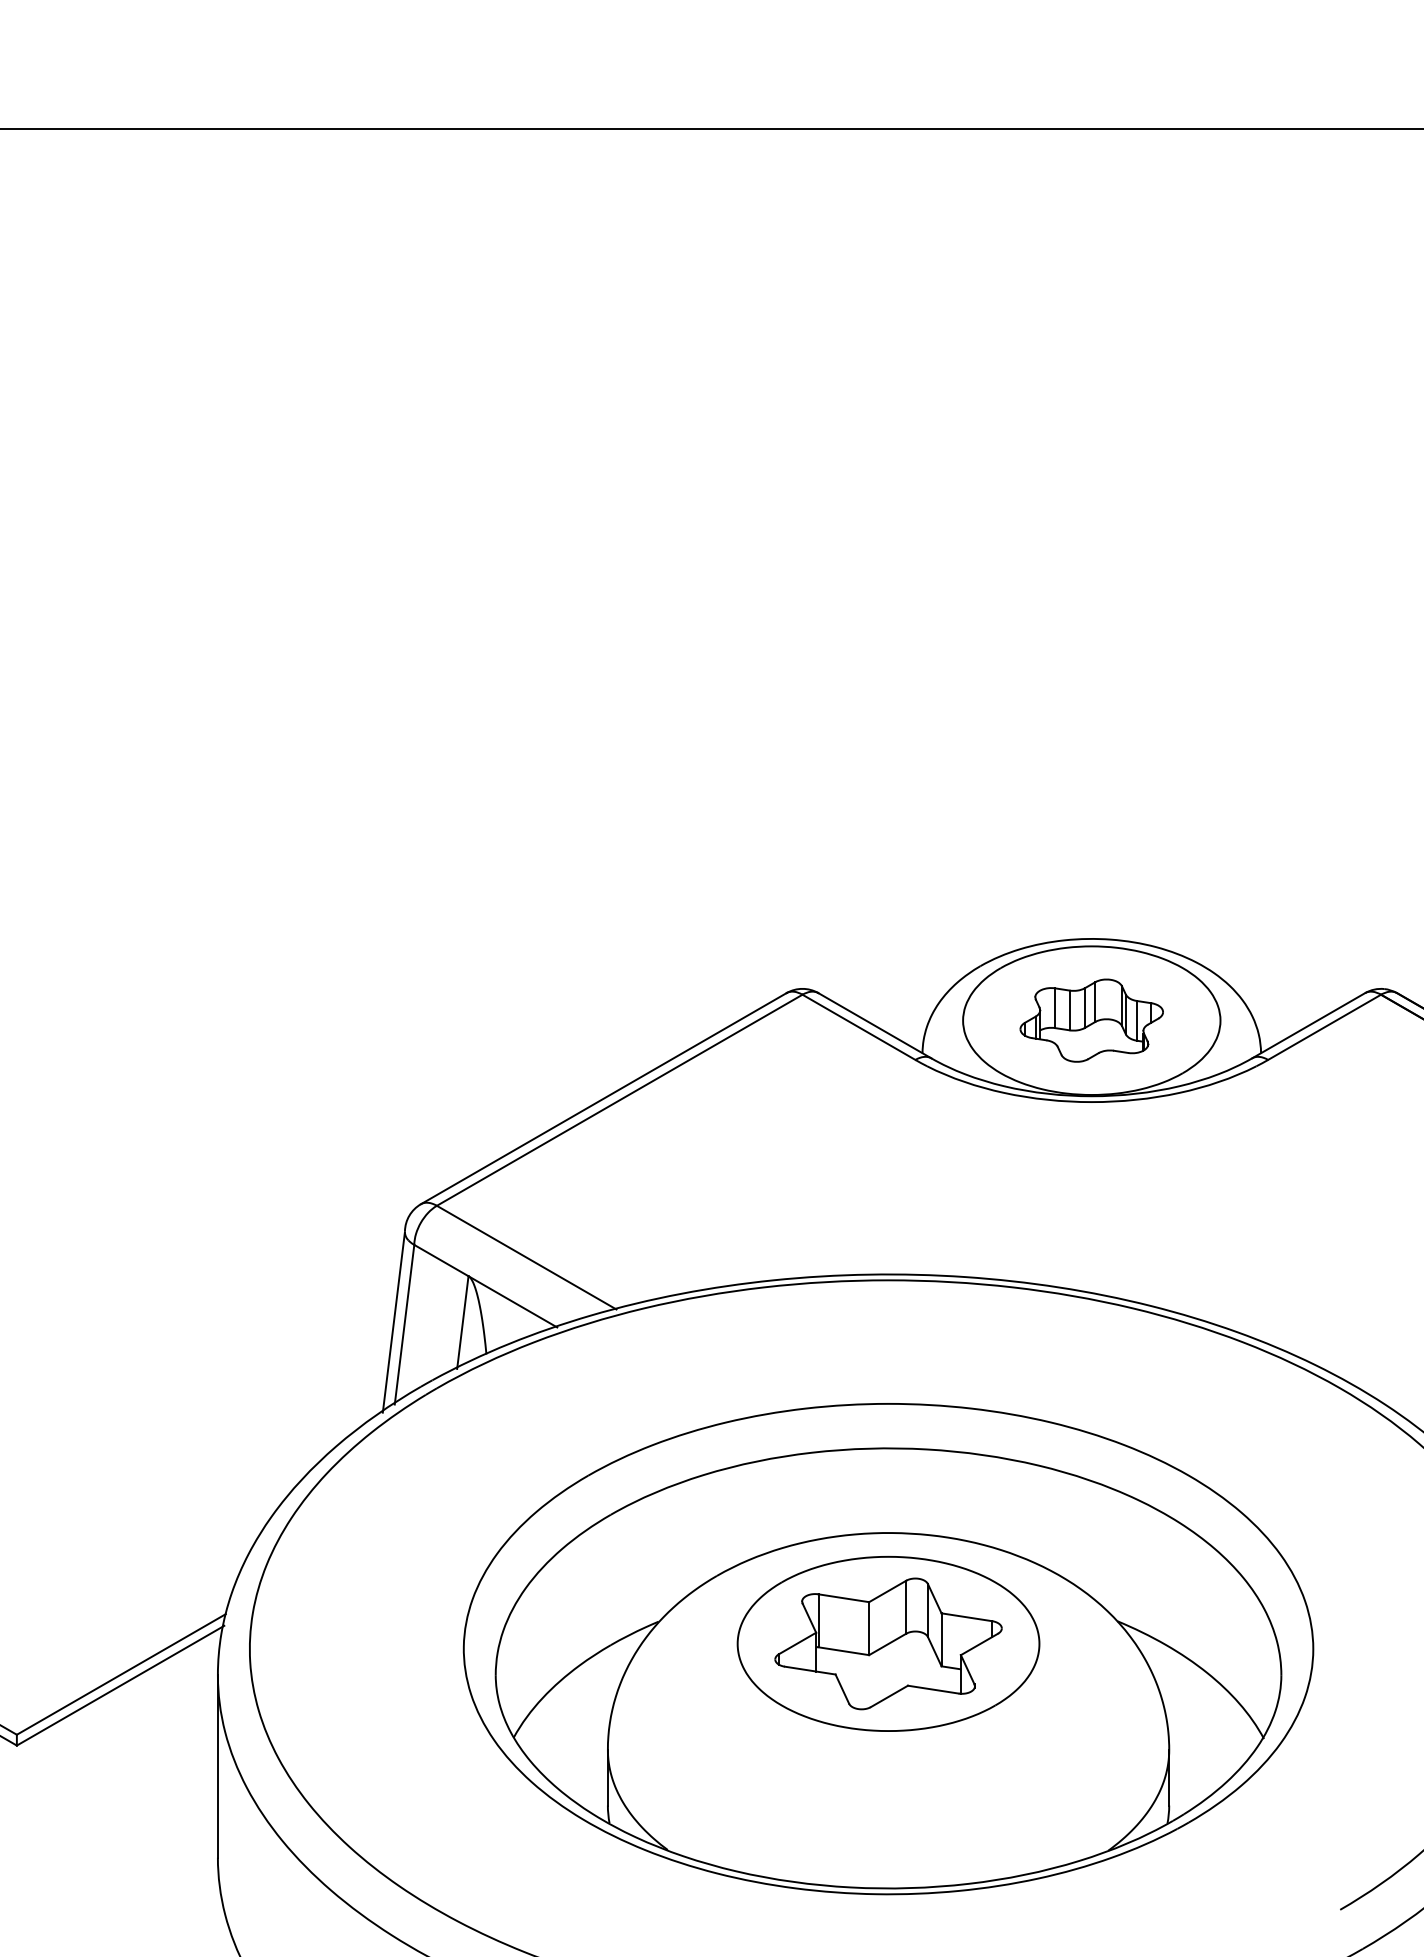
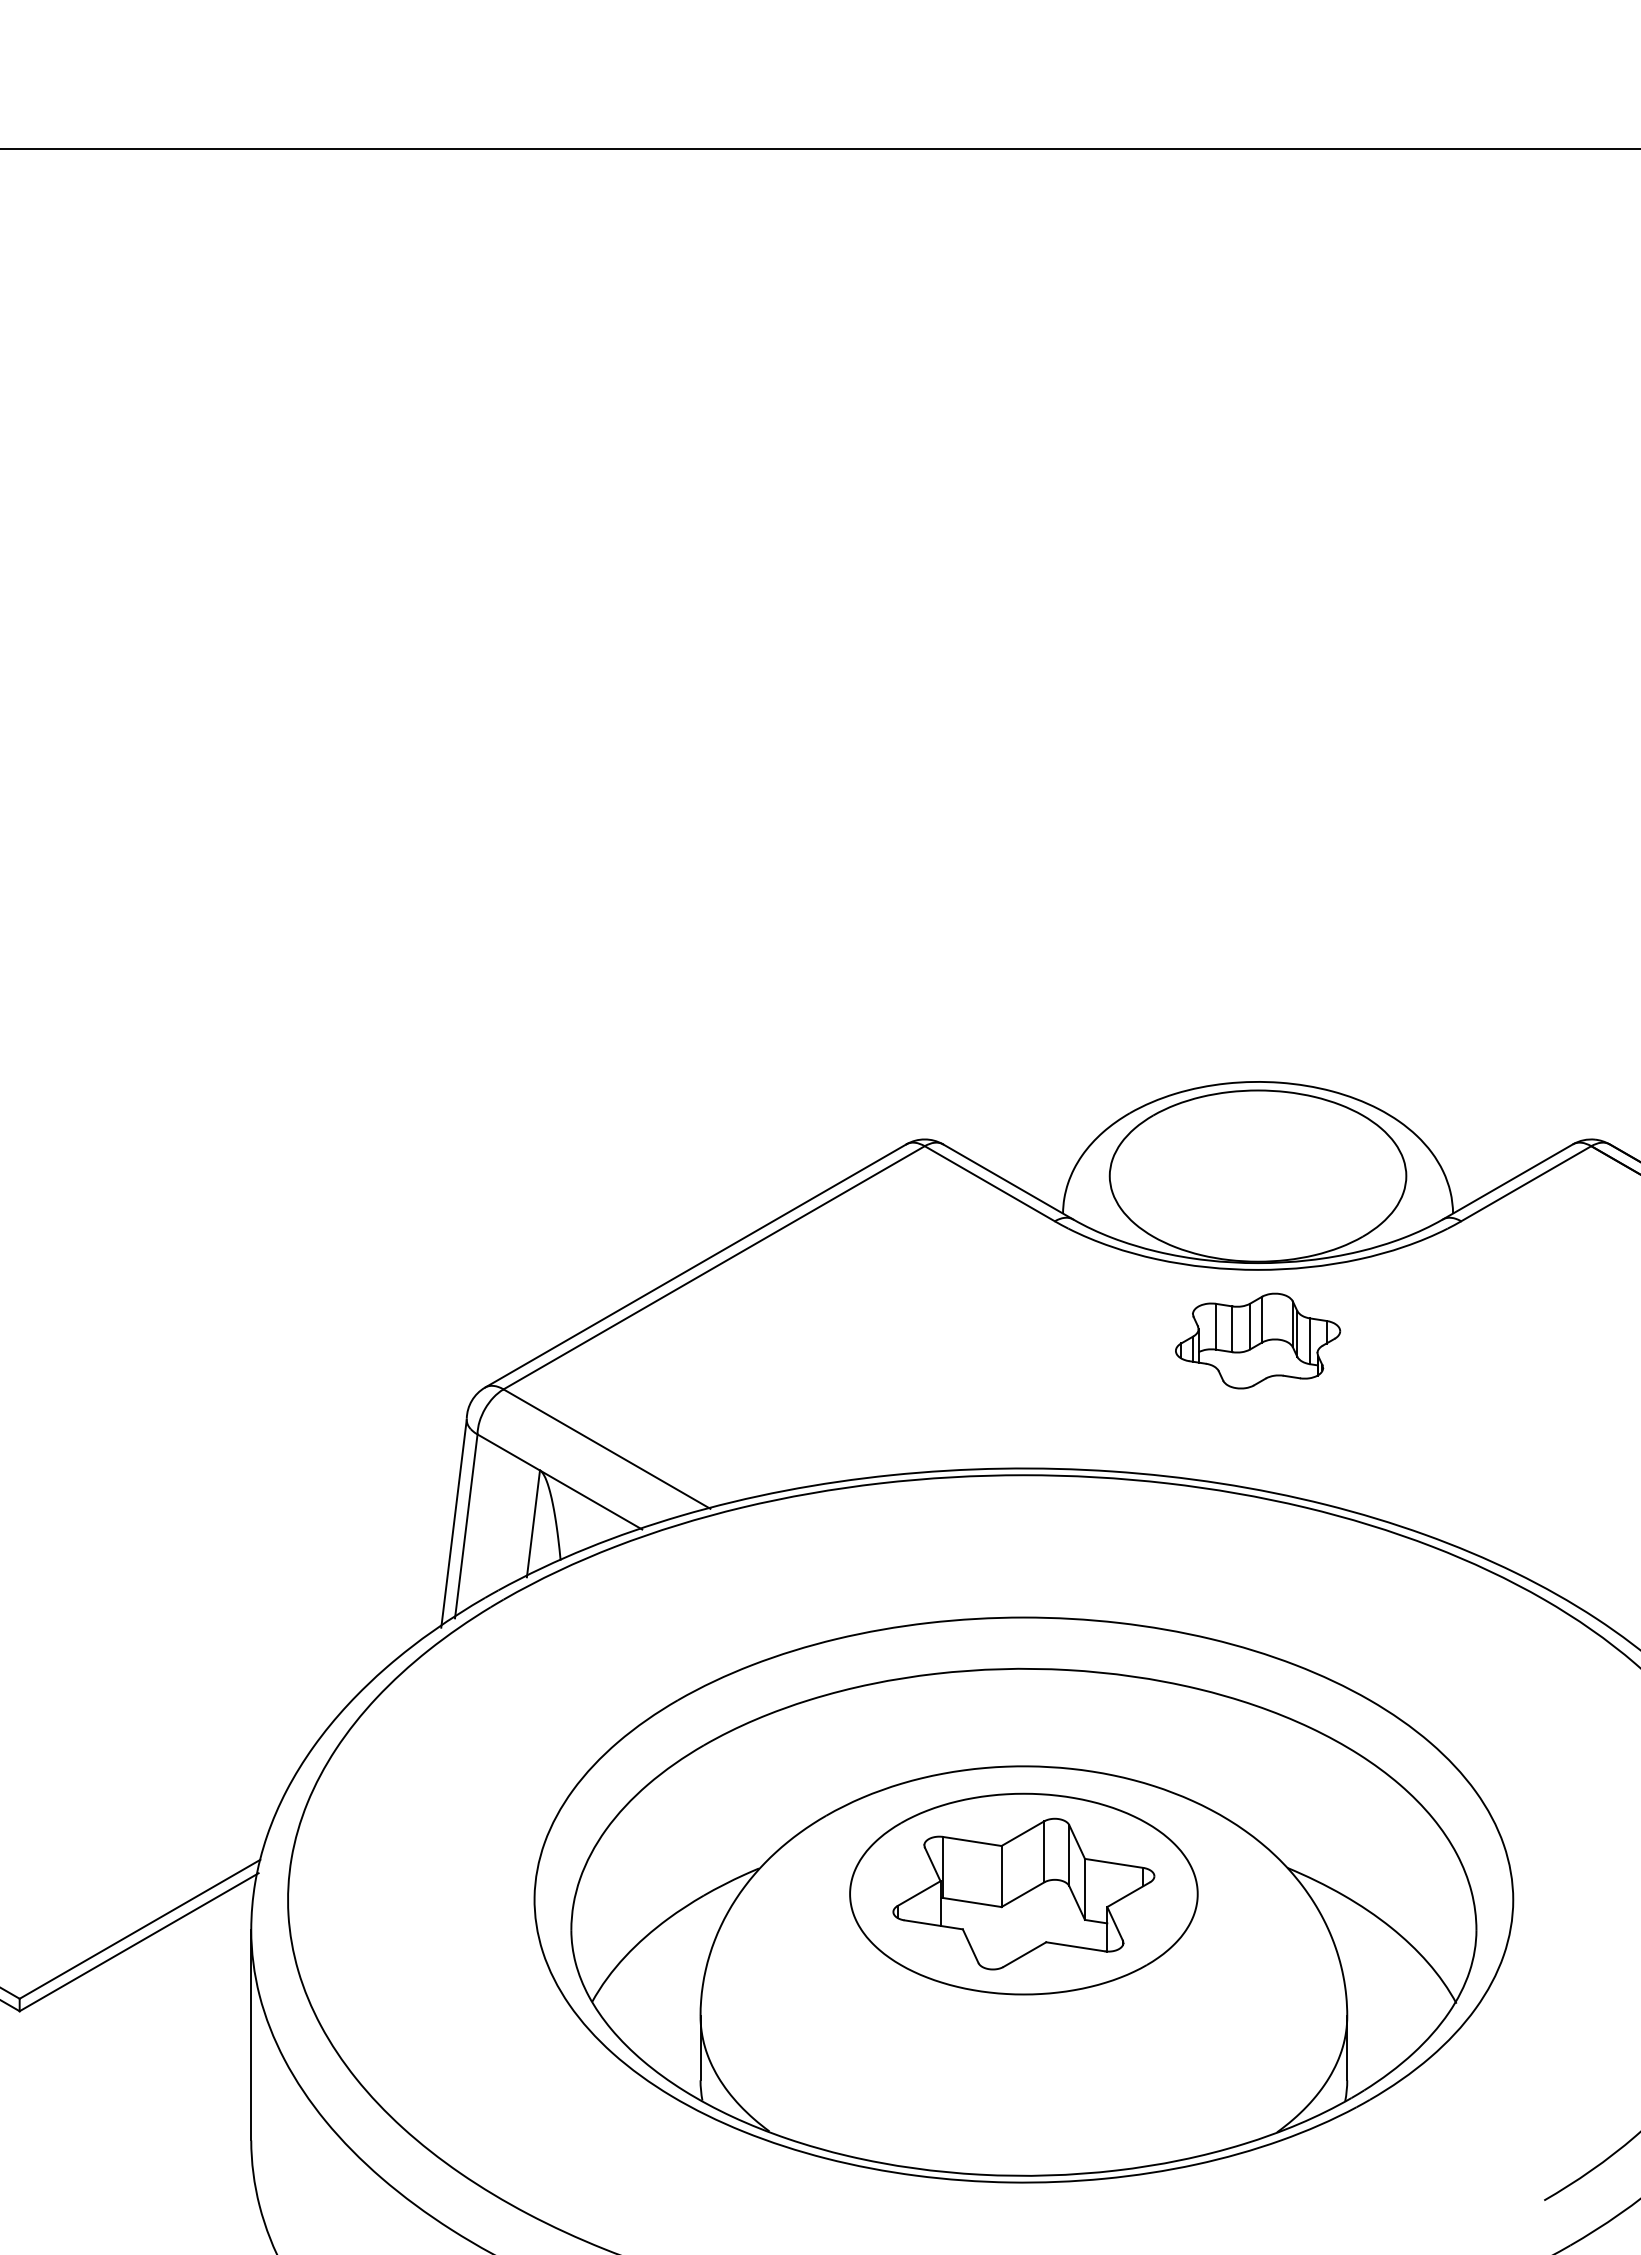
part: (1092, 1020) -> (1258, 1340), moved

